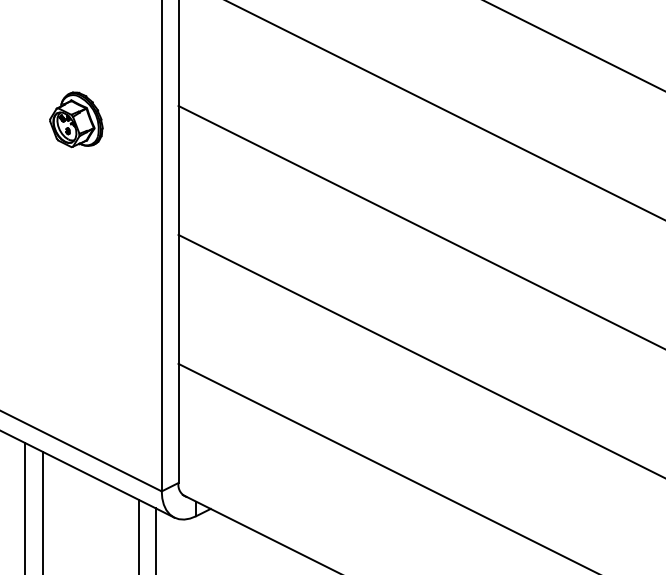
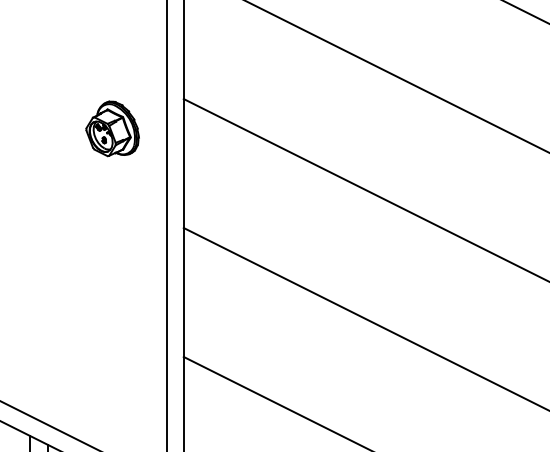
part: (76, 119) -> (112, 128), moved

